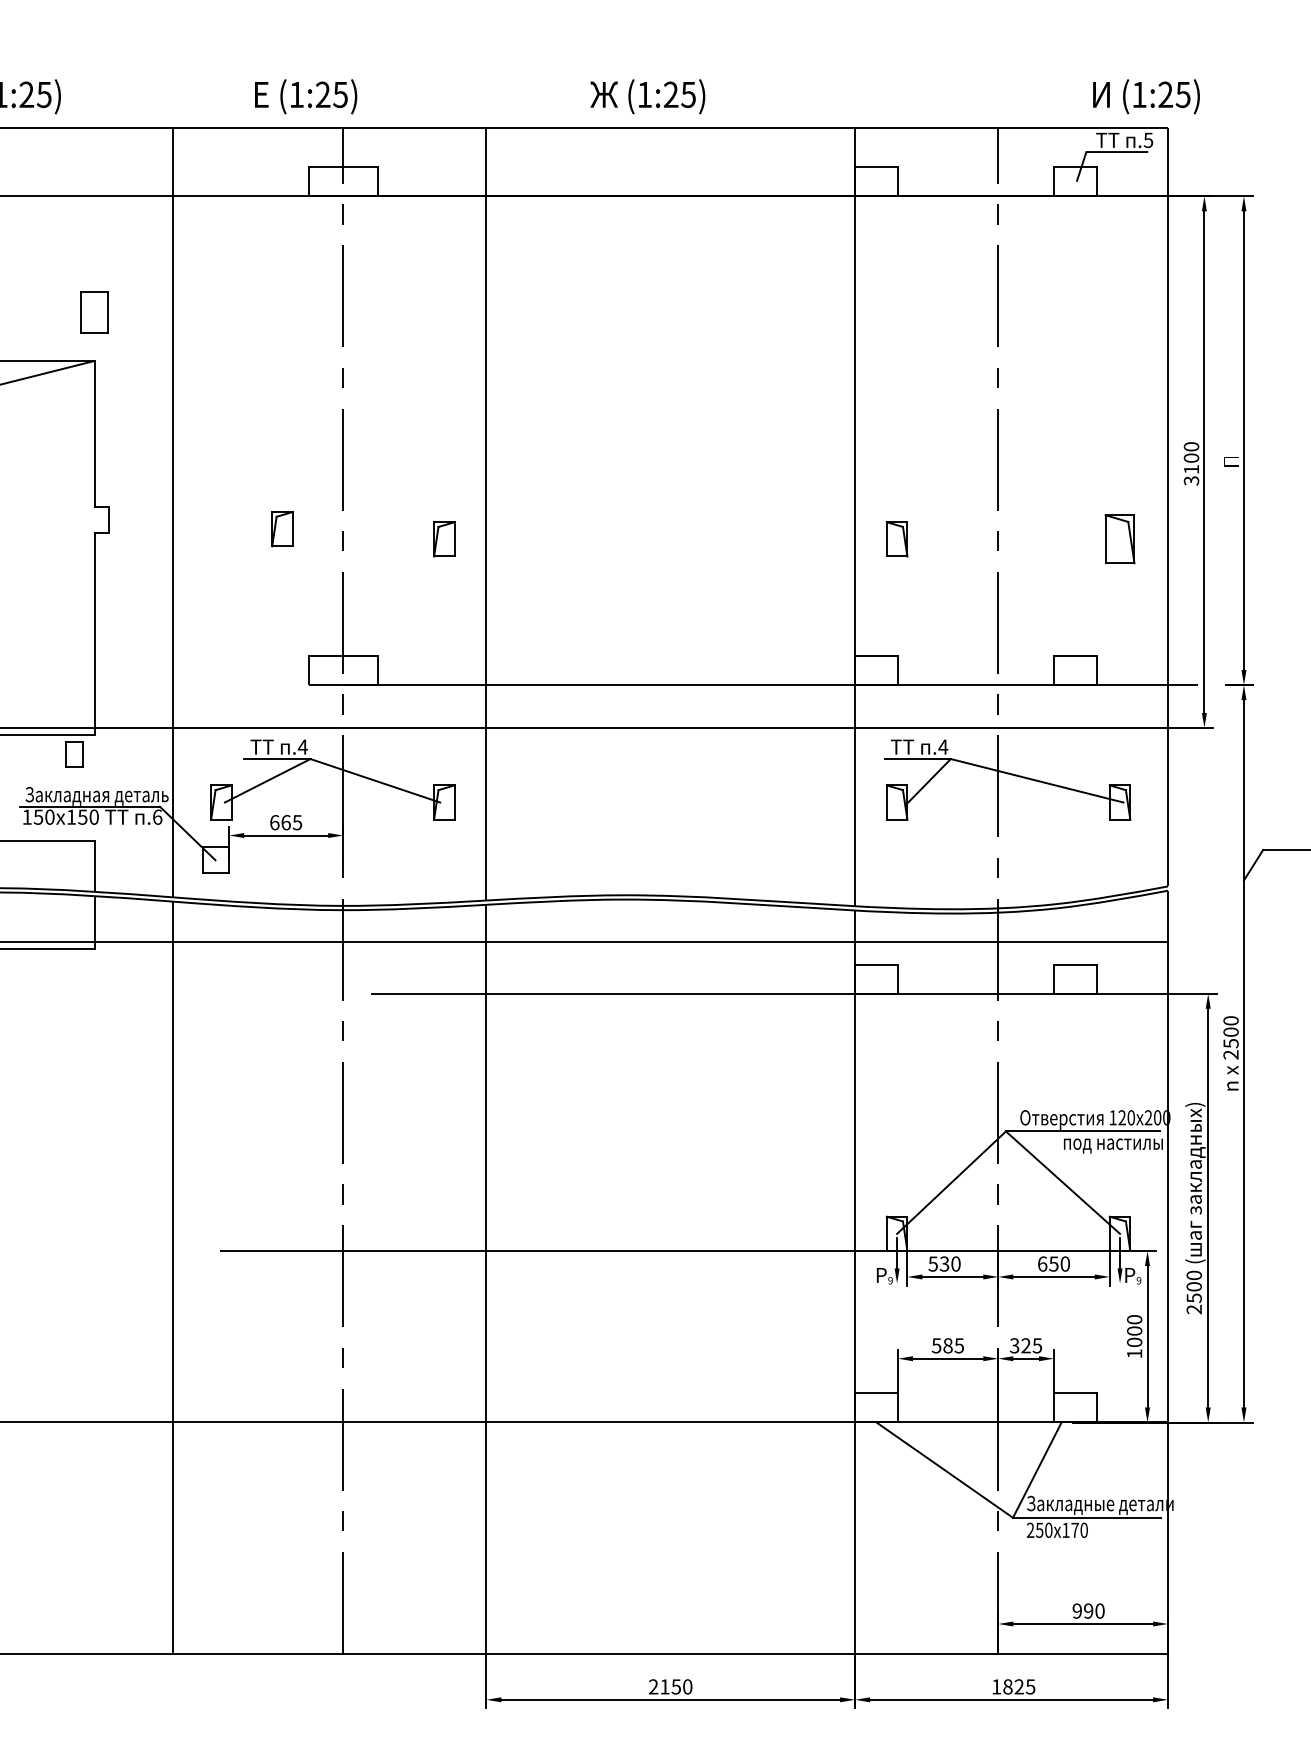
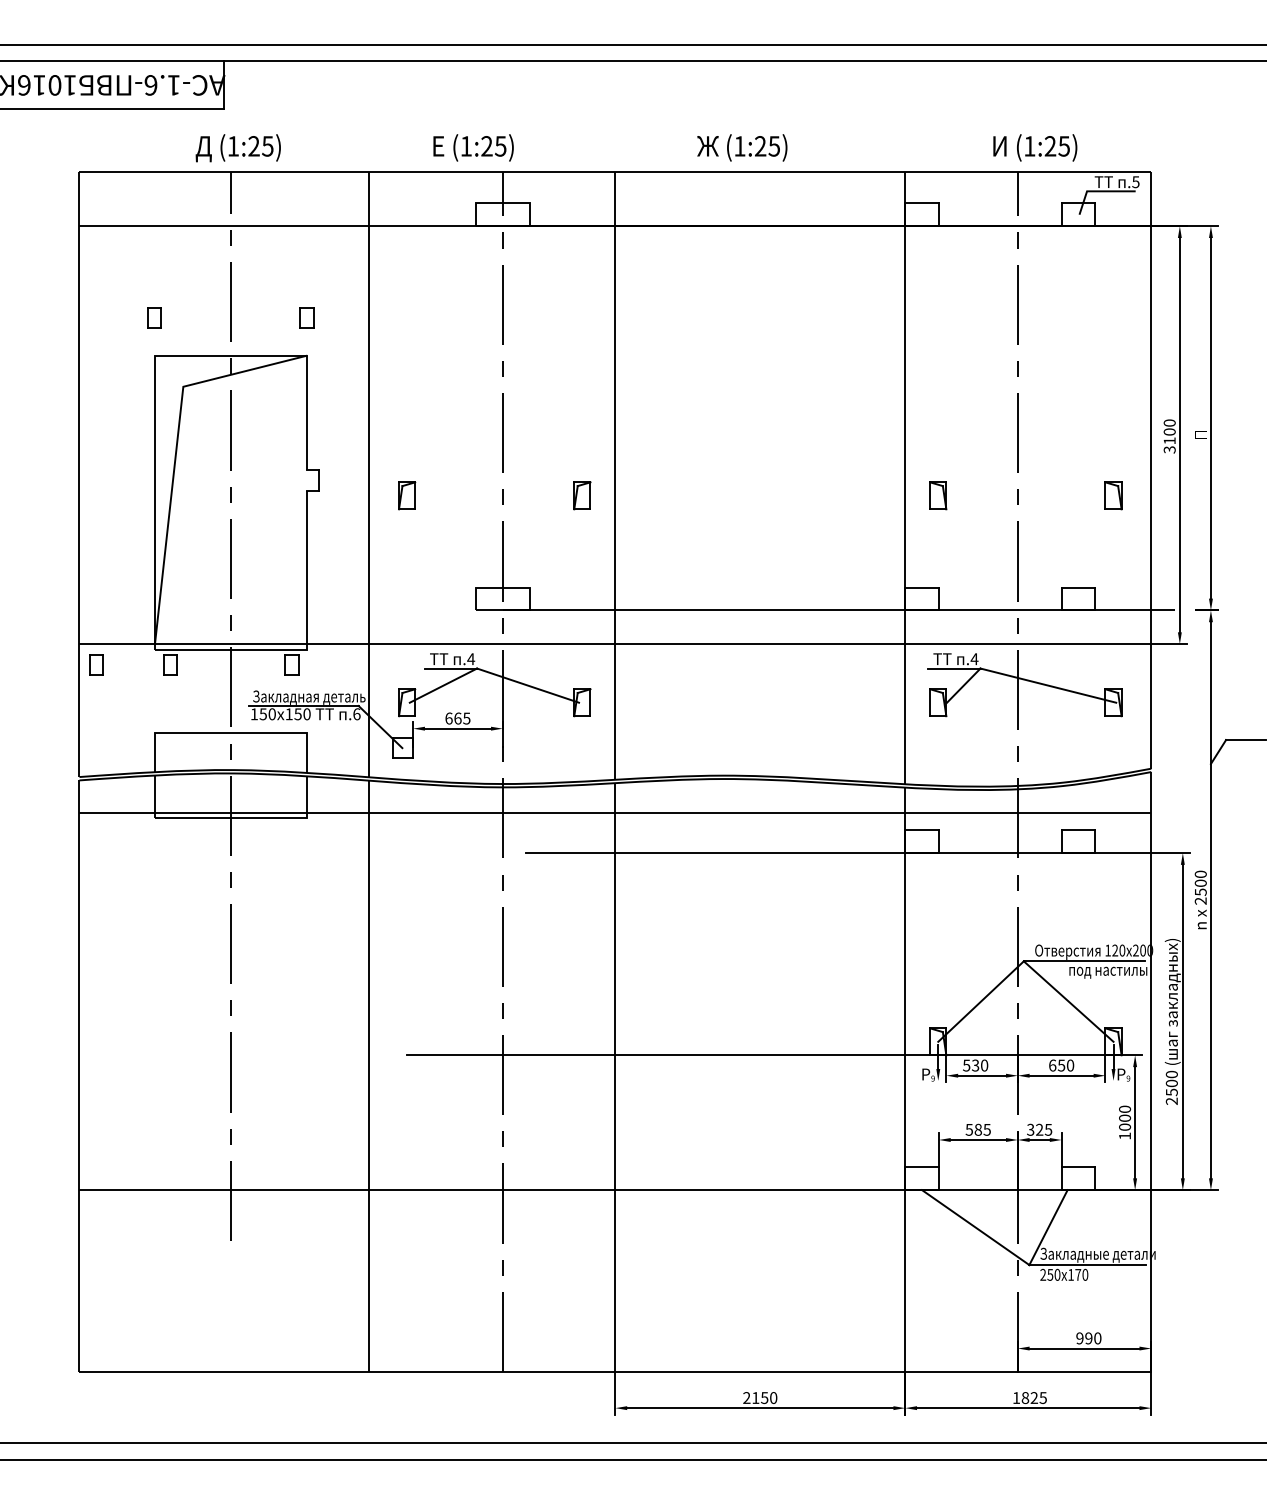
text: (1146, 96) -> (1035, 147), moved
part: (93, 312) -> (306, 317), size x0.62
part: (283, 528) -> (407, 495), moved
part: (1119, 538) -> (1113, 495), size x0.71

